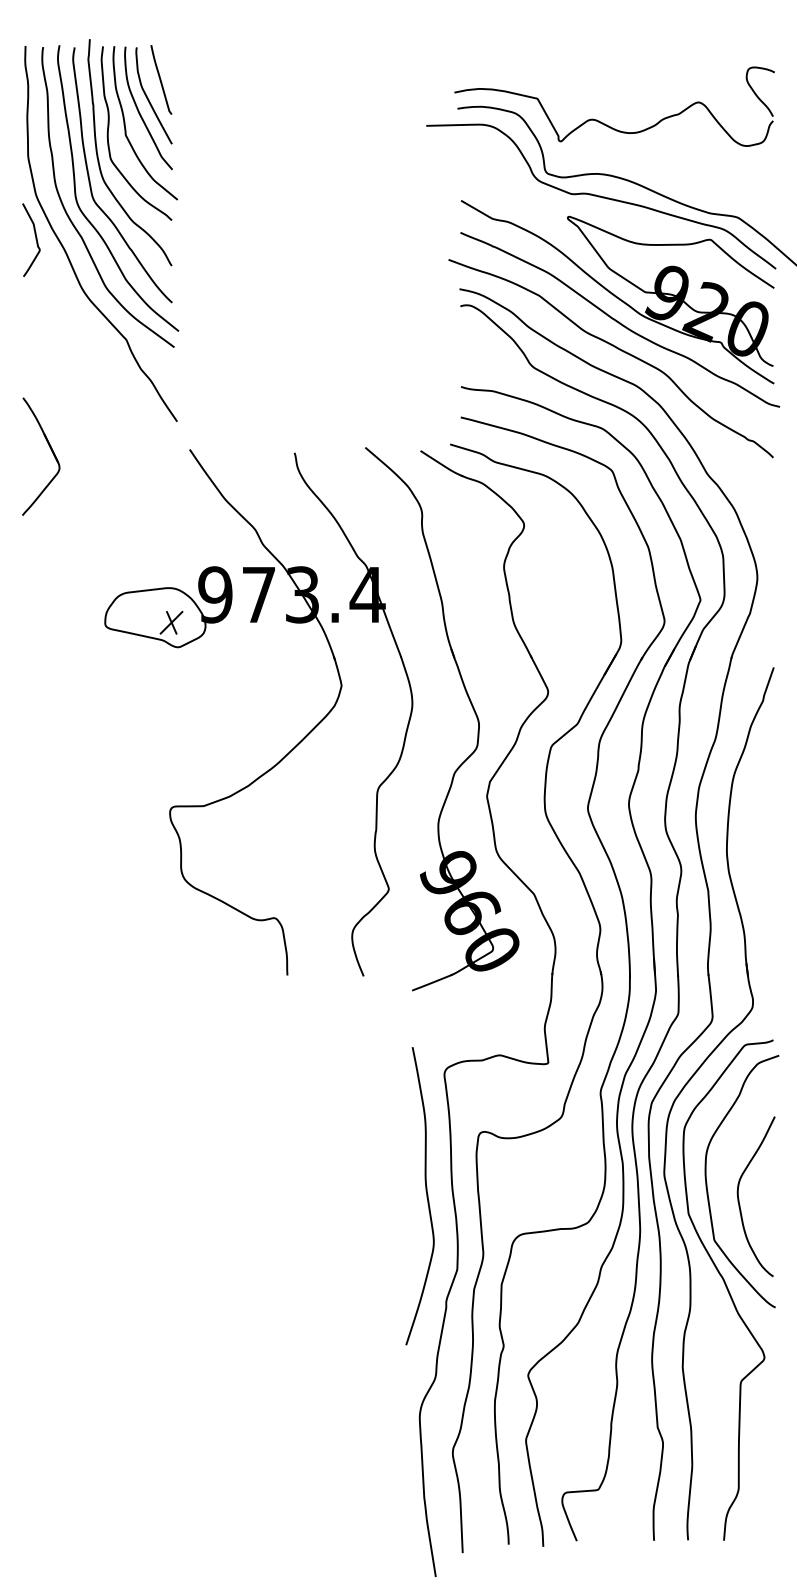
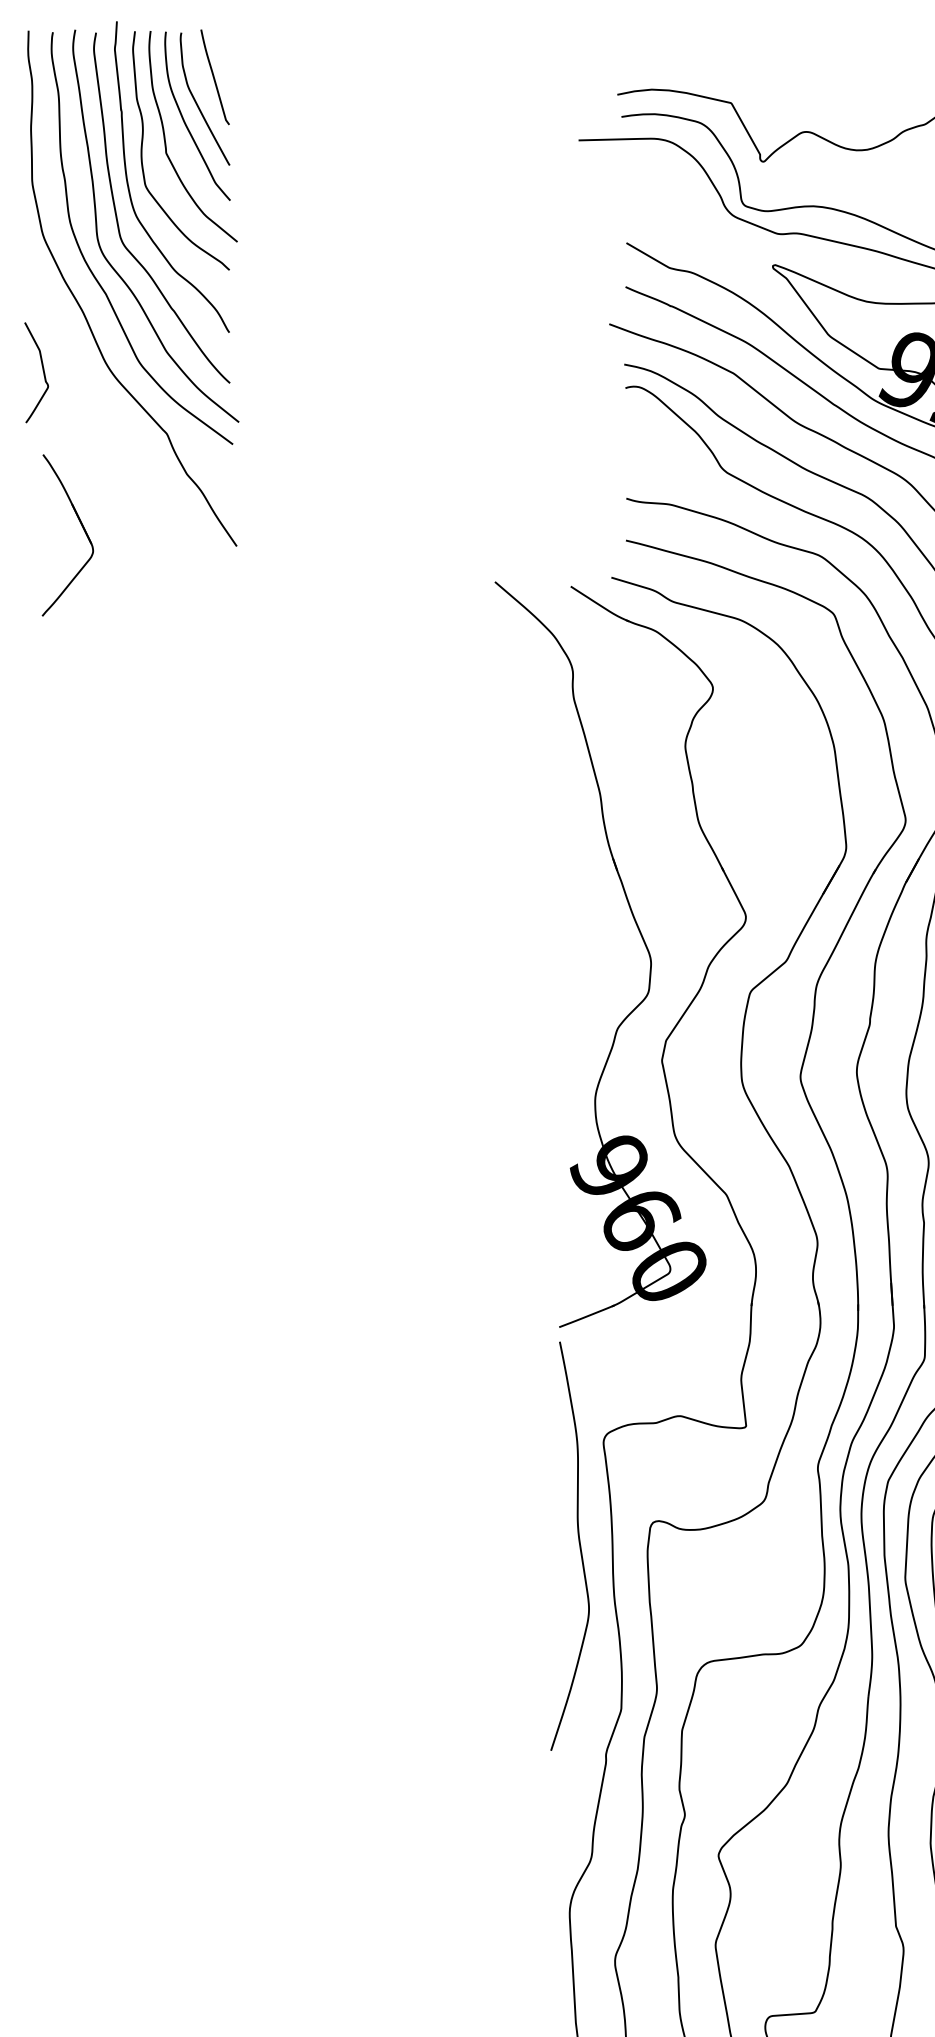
curve: (35, 239) -> (42, 371), moved
part: (51, 451) -> (82, 528), moved
part: (293, 747) -> (396, 993), removed
curve: (426, 1196) -> (578, 1546), moved

